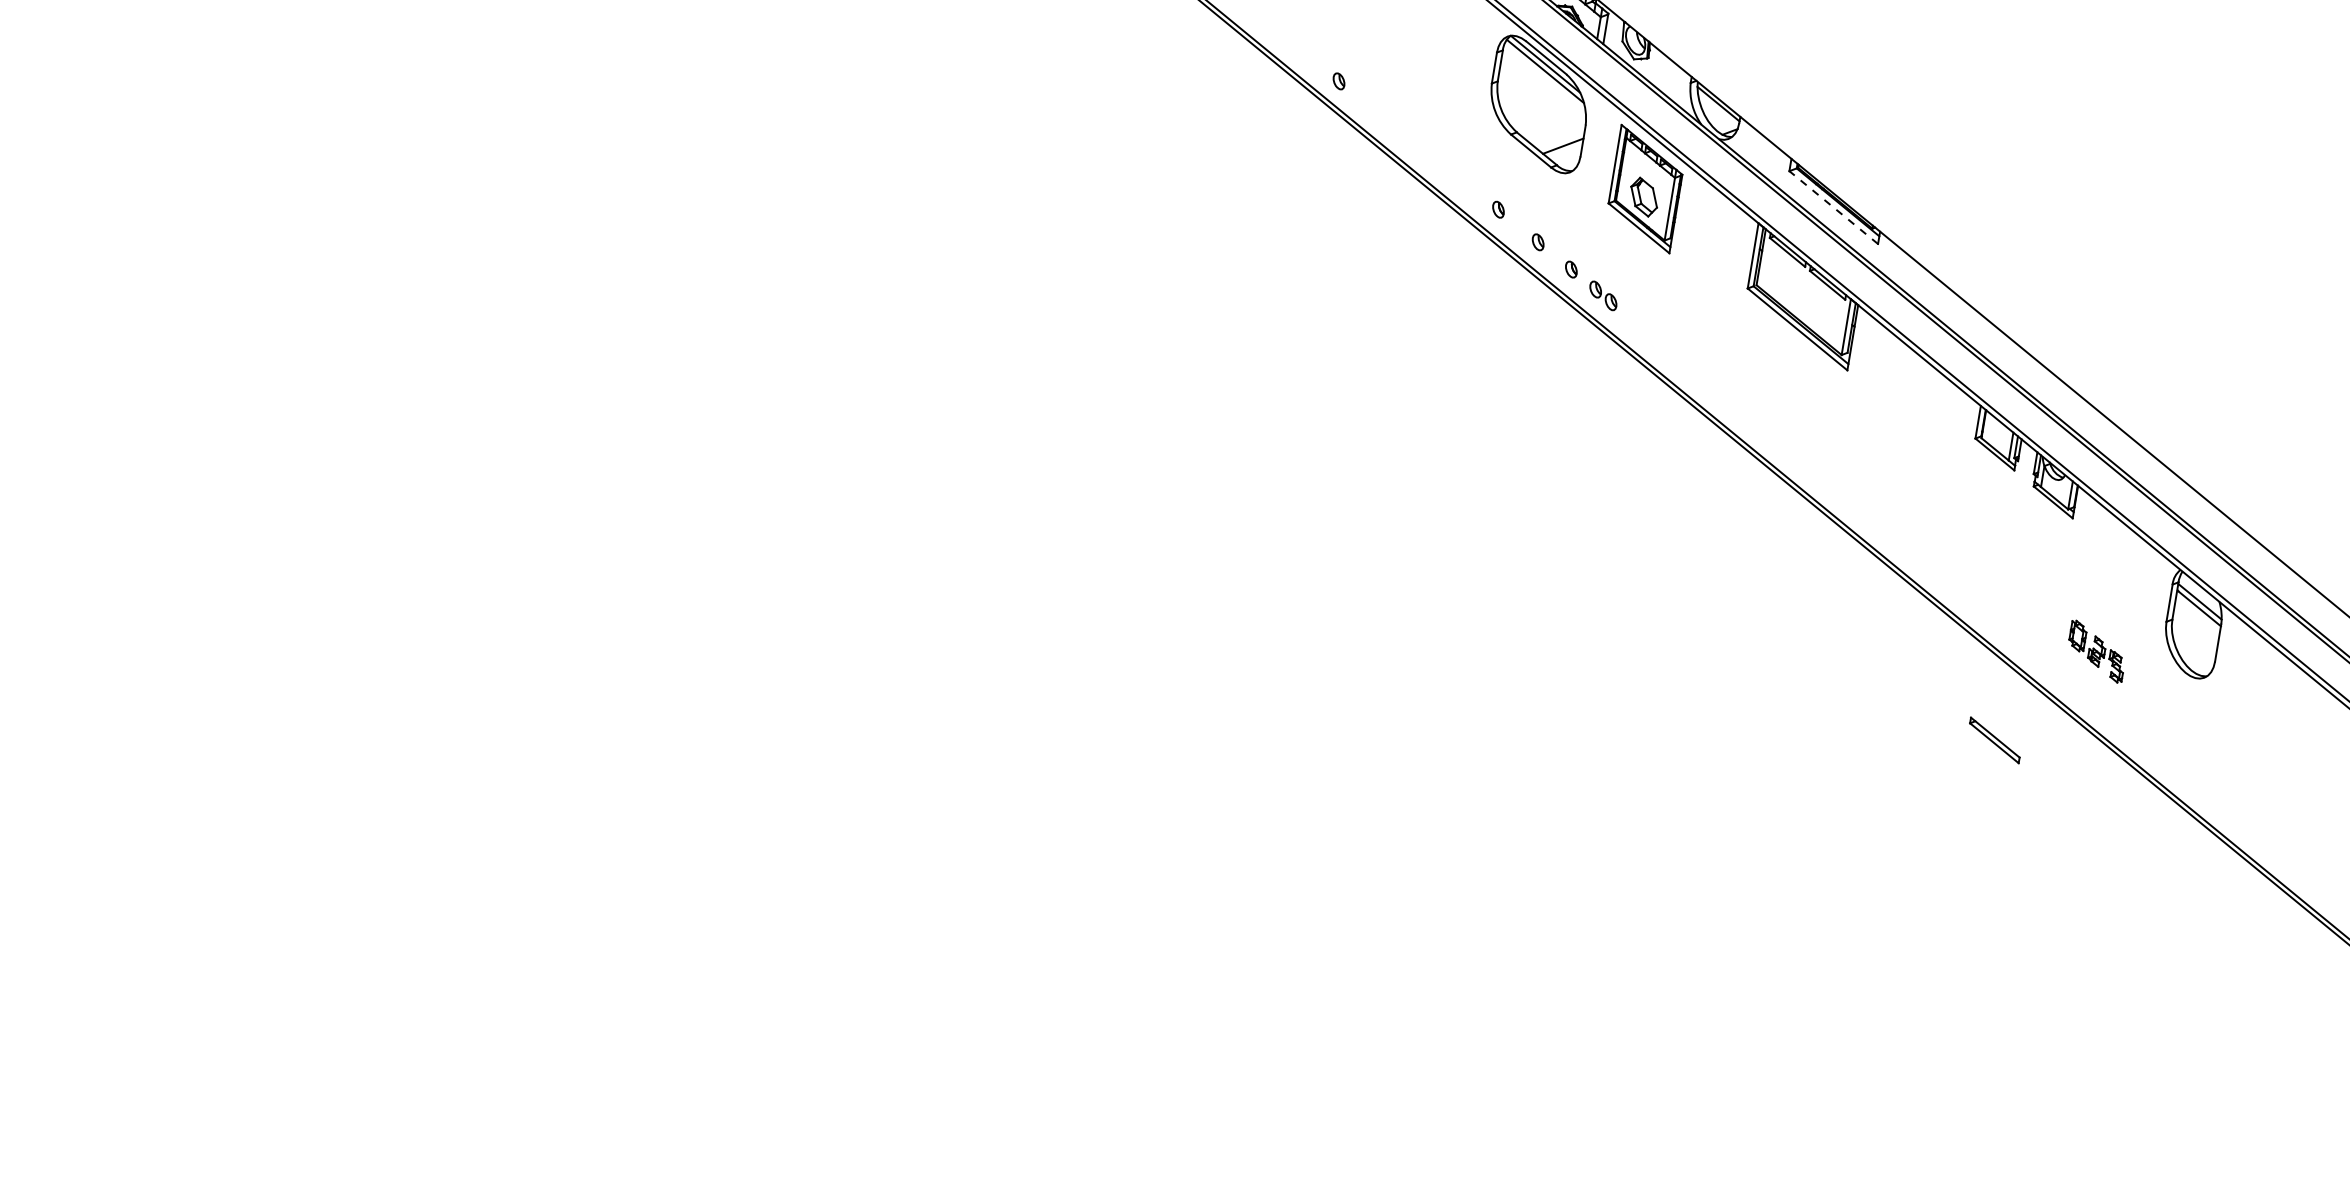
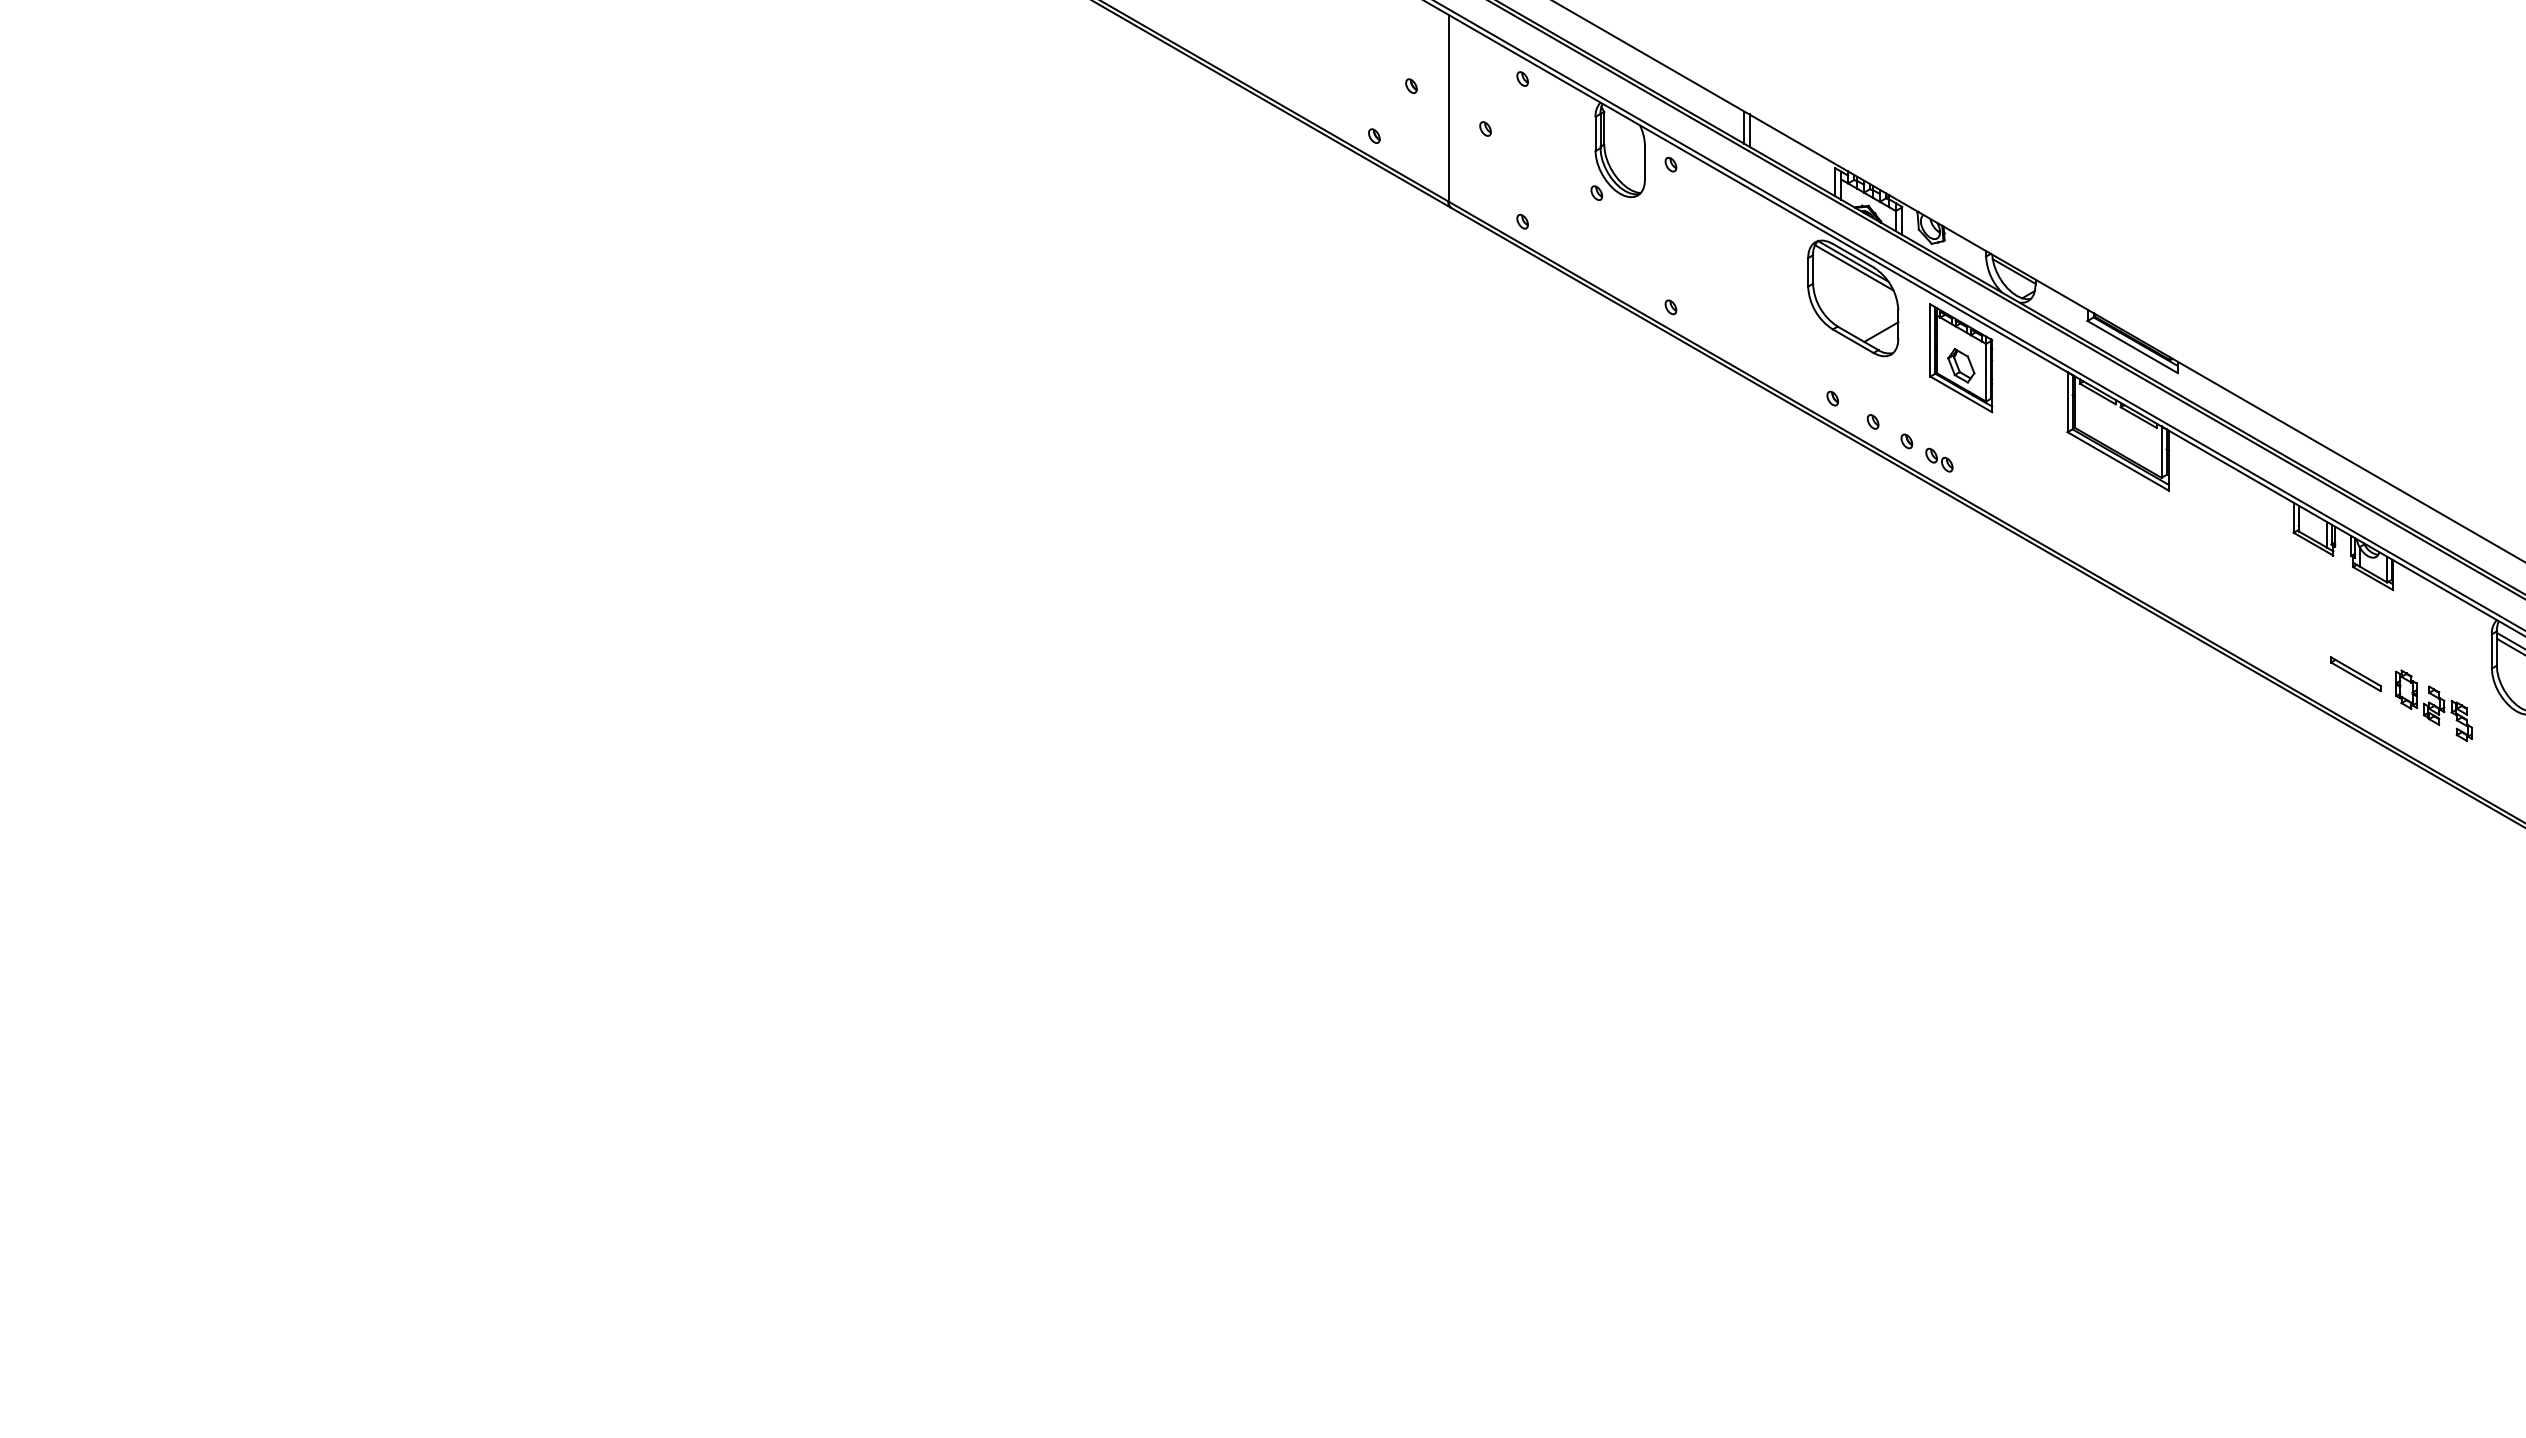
line: (1833, 207) -> (2132, 346), dashed -> solid
part: (2096, 651) -> (2433, 705), size x1.43
part: (1994, 740) -> (2355, 674), moved

